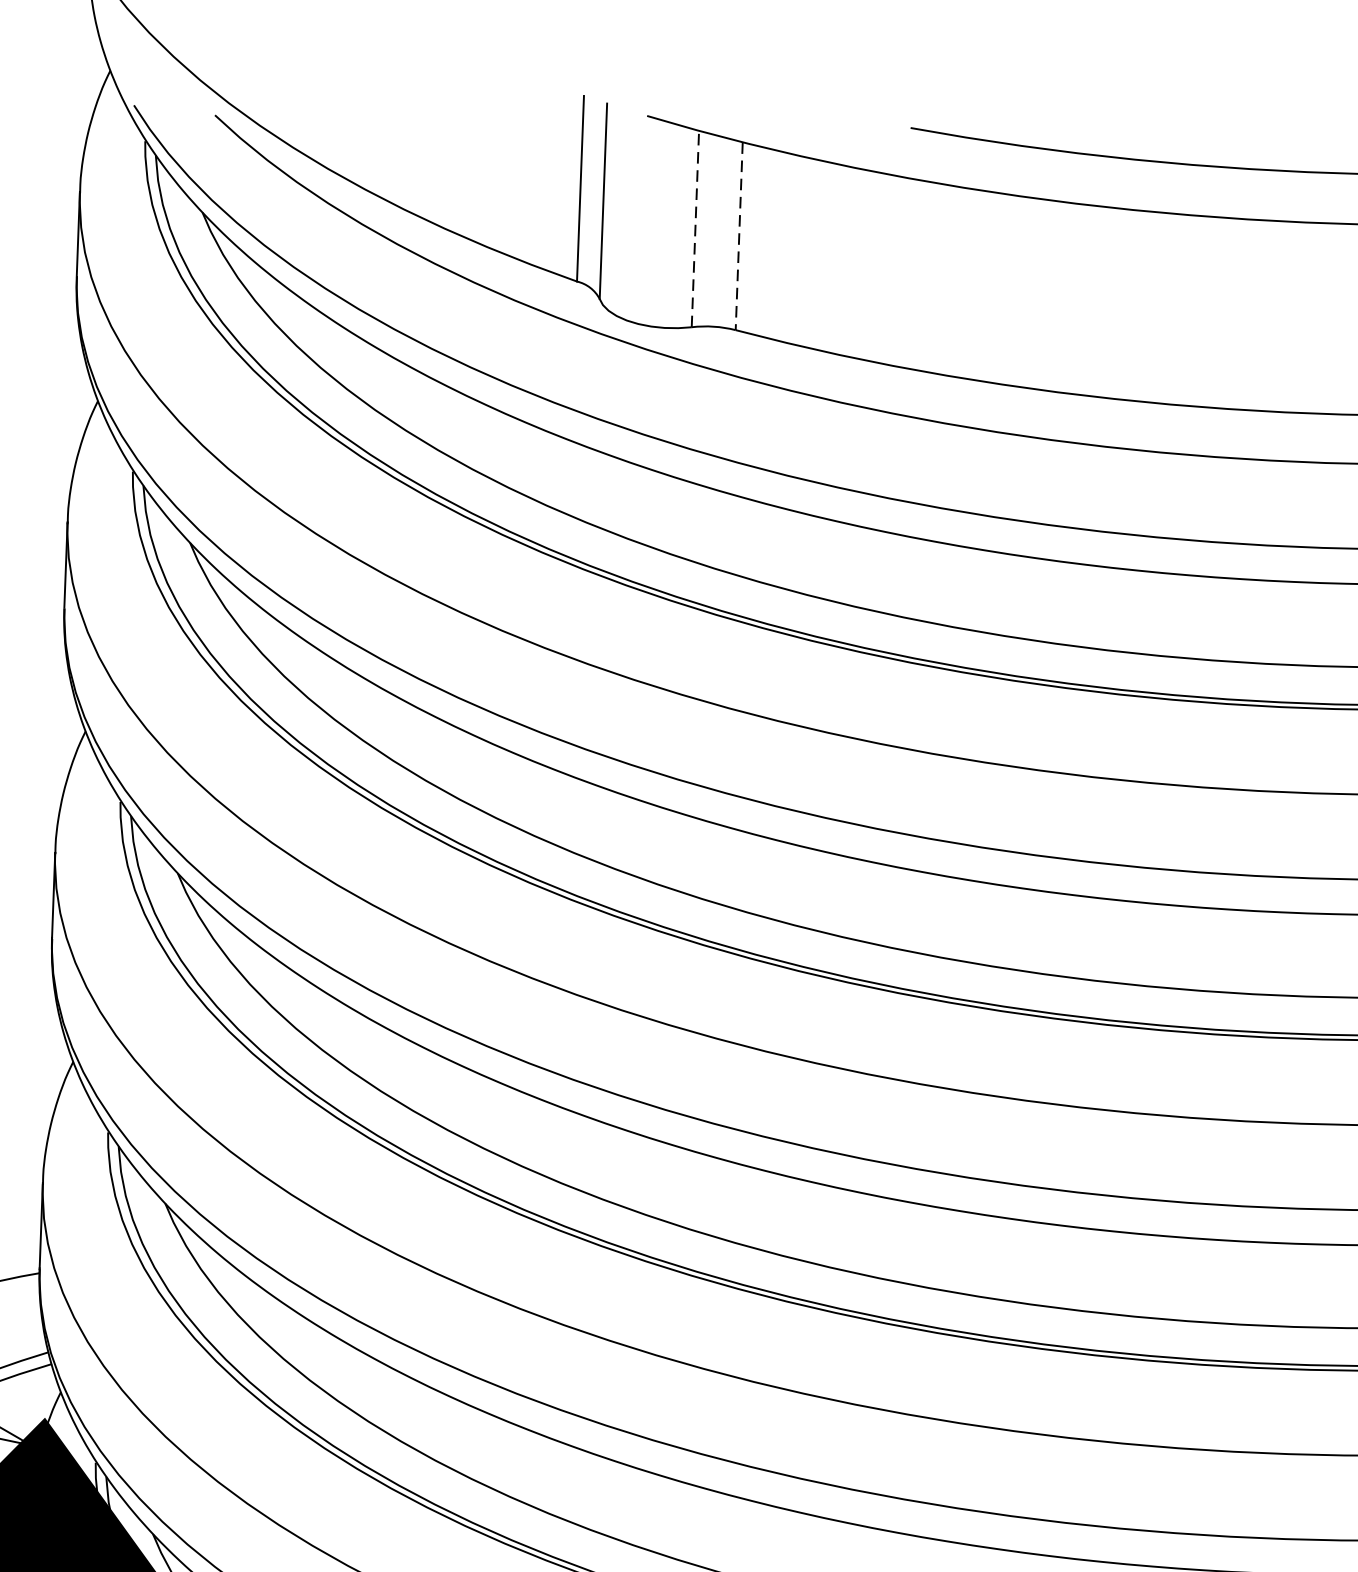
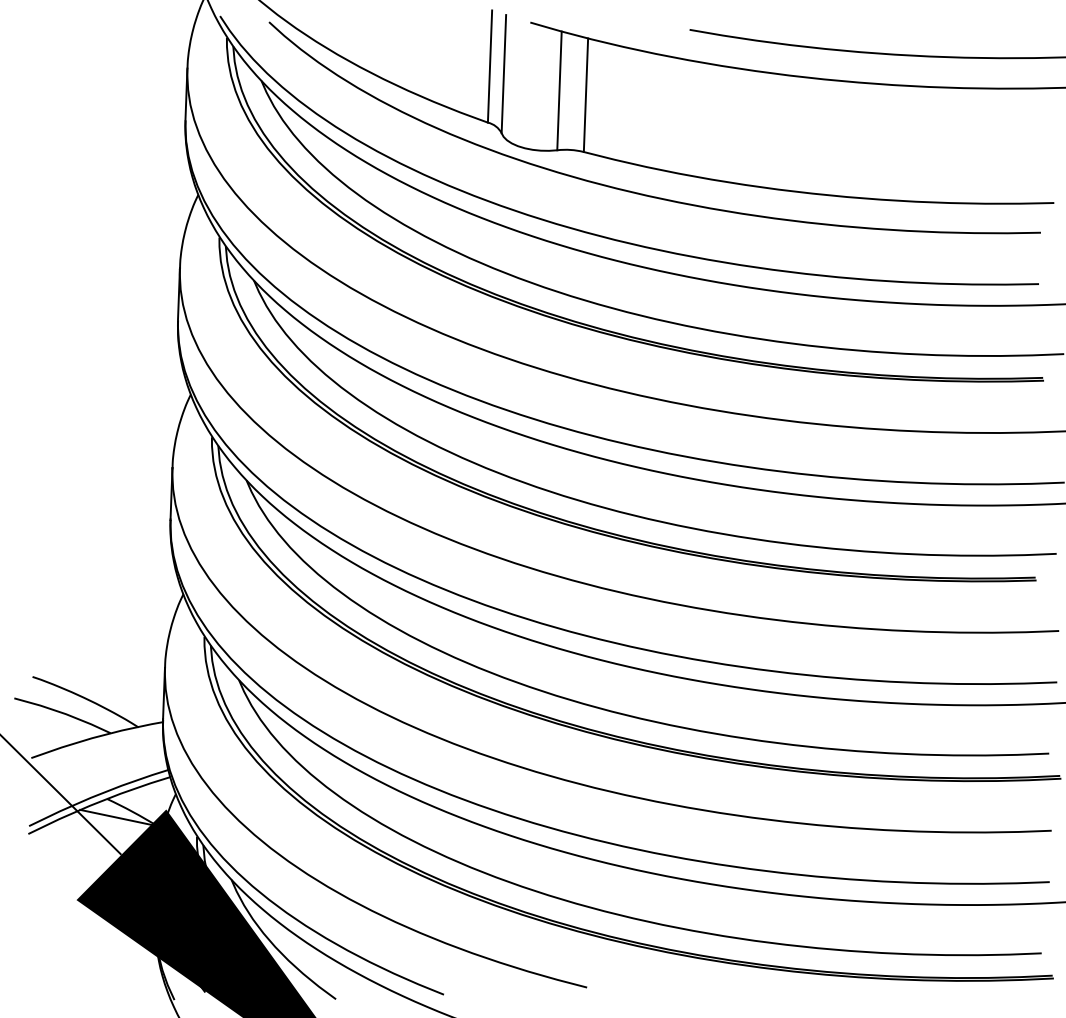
line: (695, 228) -> (559, 90), dashed -> solid
line: (738, 236) -> (585, 95), dashed -> solid

